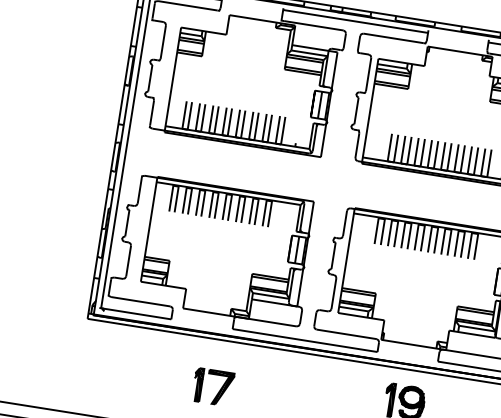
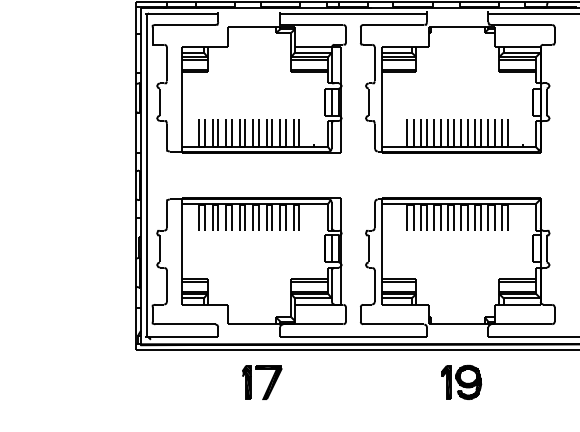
part: (218, 391) -> (268, 385), moved

